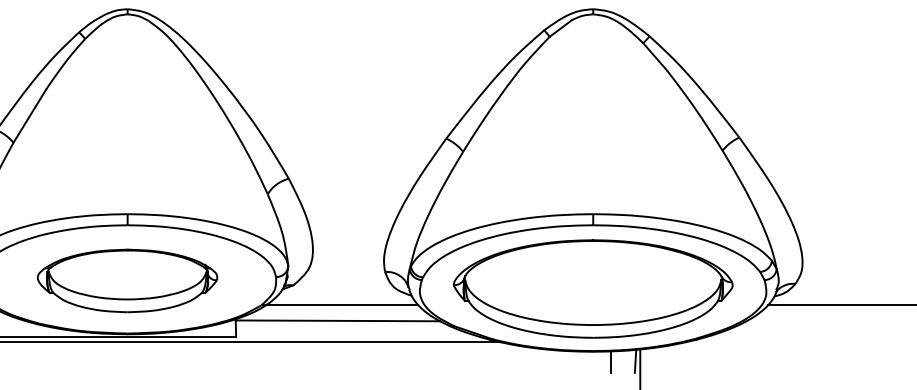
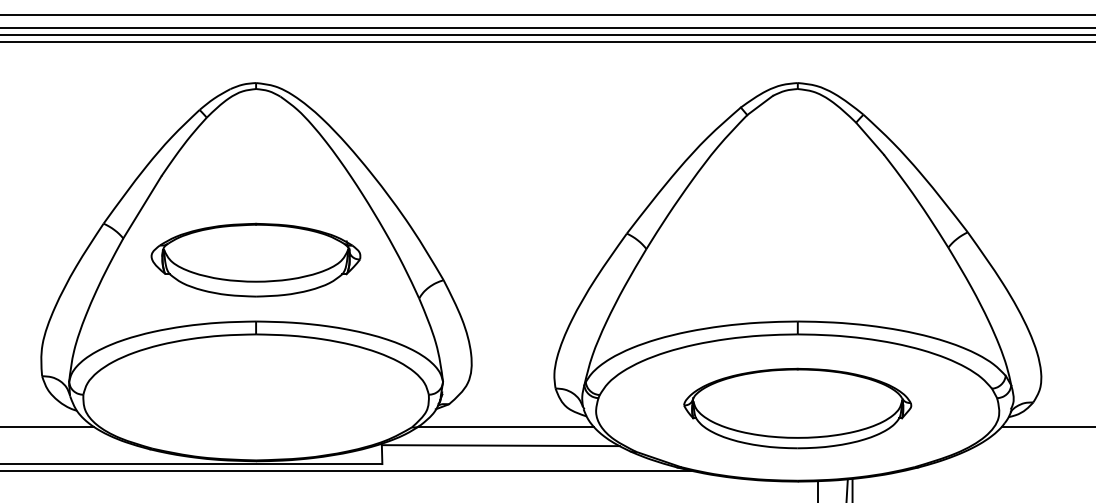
part: (127, 280) -> (255, 259), moved
part: (592, 288) -> (797, 408), size x0.7

